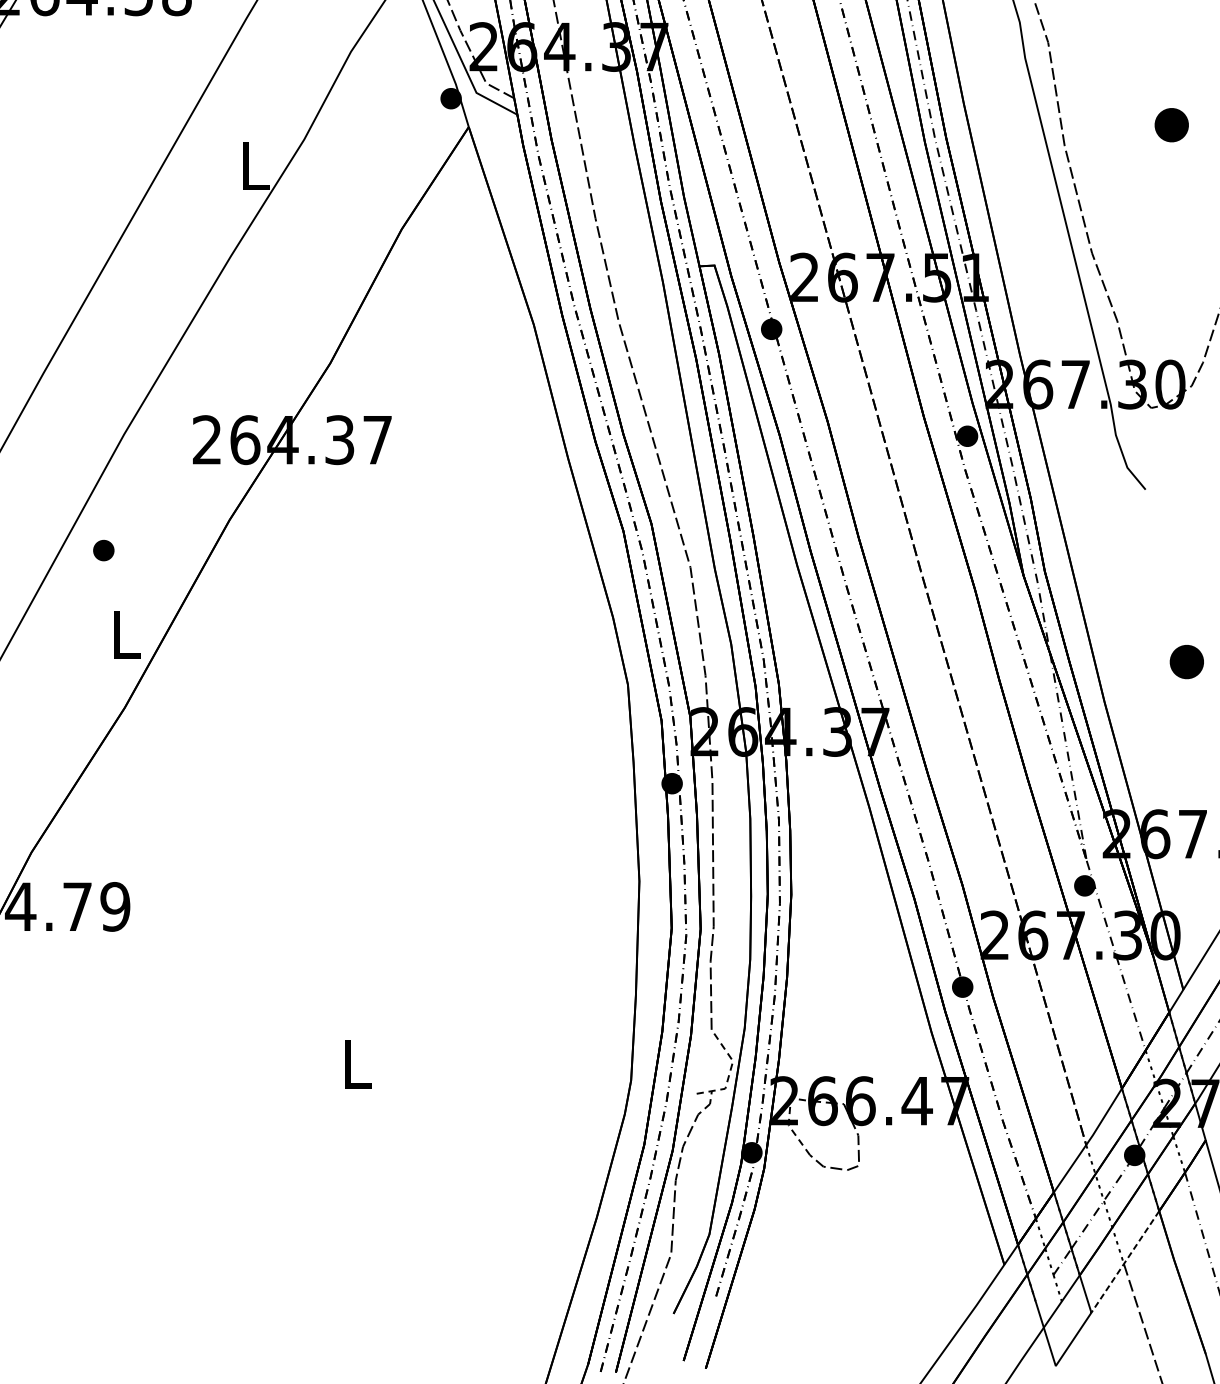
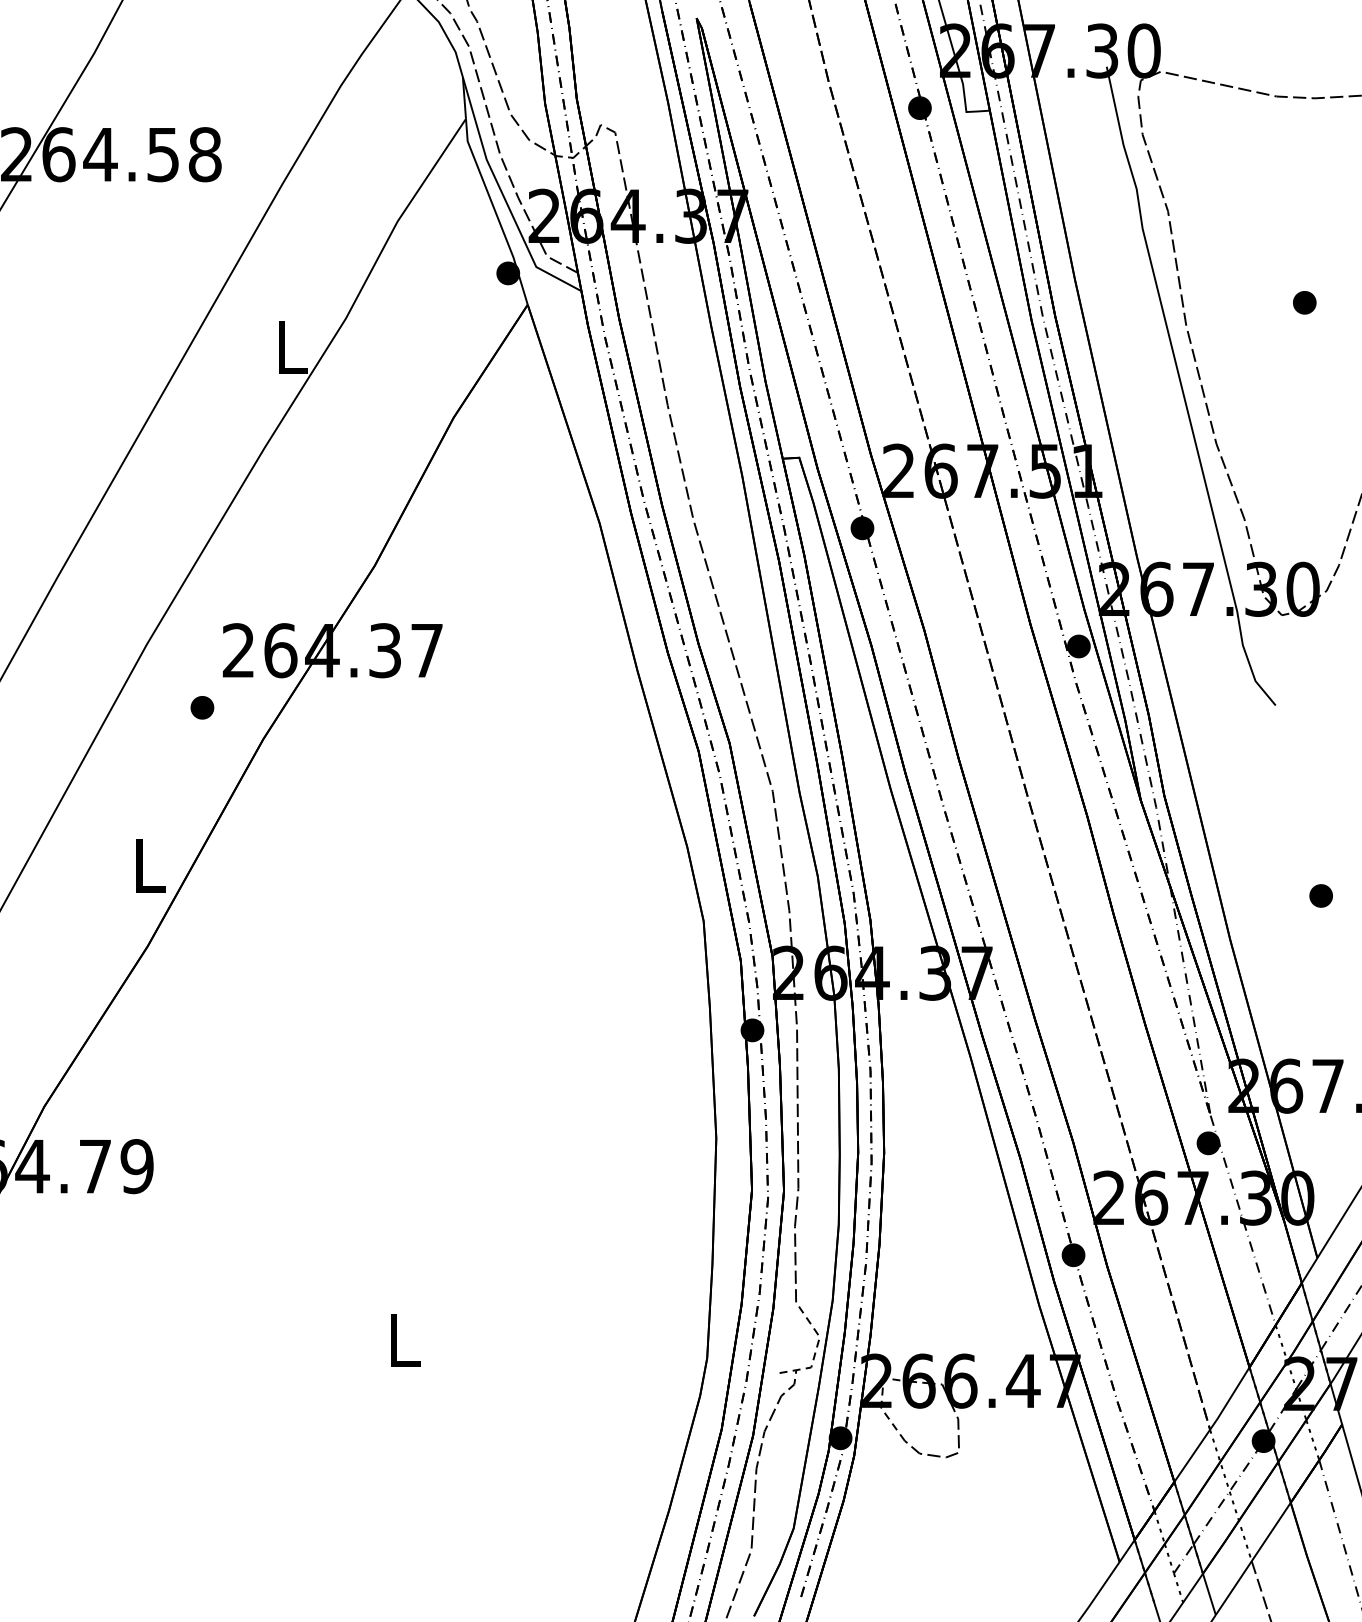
part: (1171, 125) -> (1304, 302), size x0.62
part: (103, 550) -> (202, 707), moved
part: (1186, 661) -> (1320, 895), size x0.62
line: (1125, 1262) -> (1253, 1559), dashed -> solid

